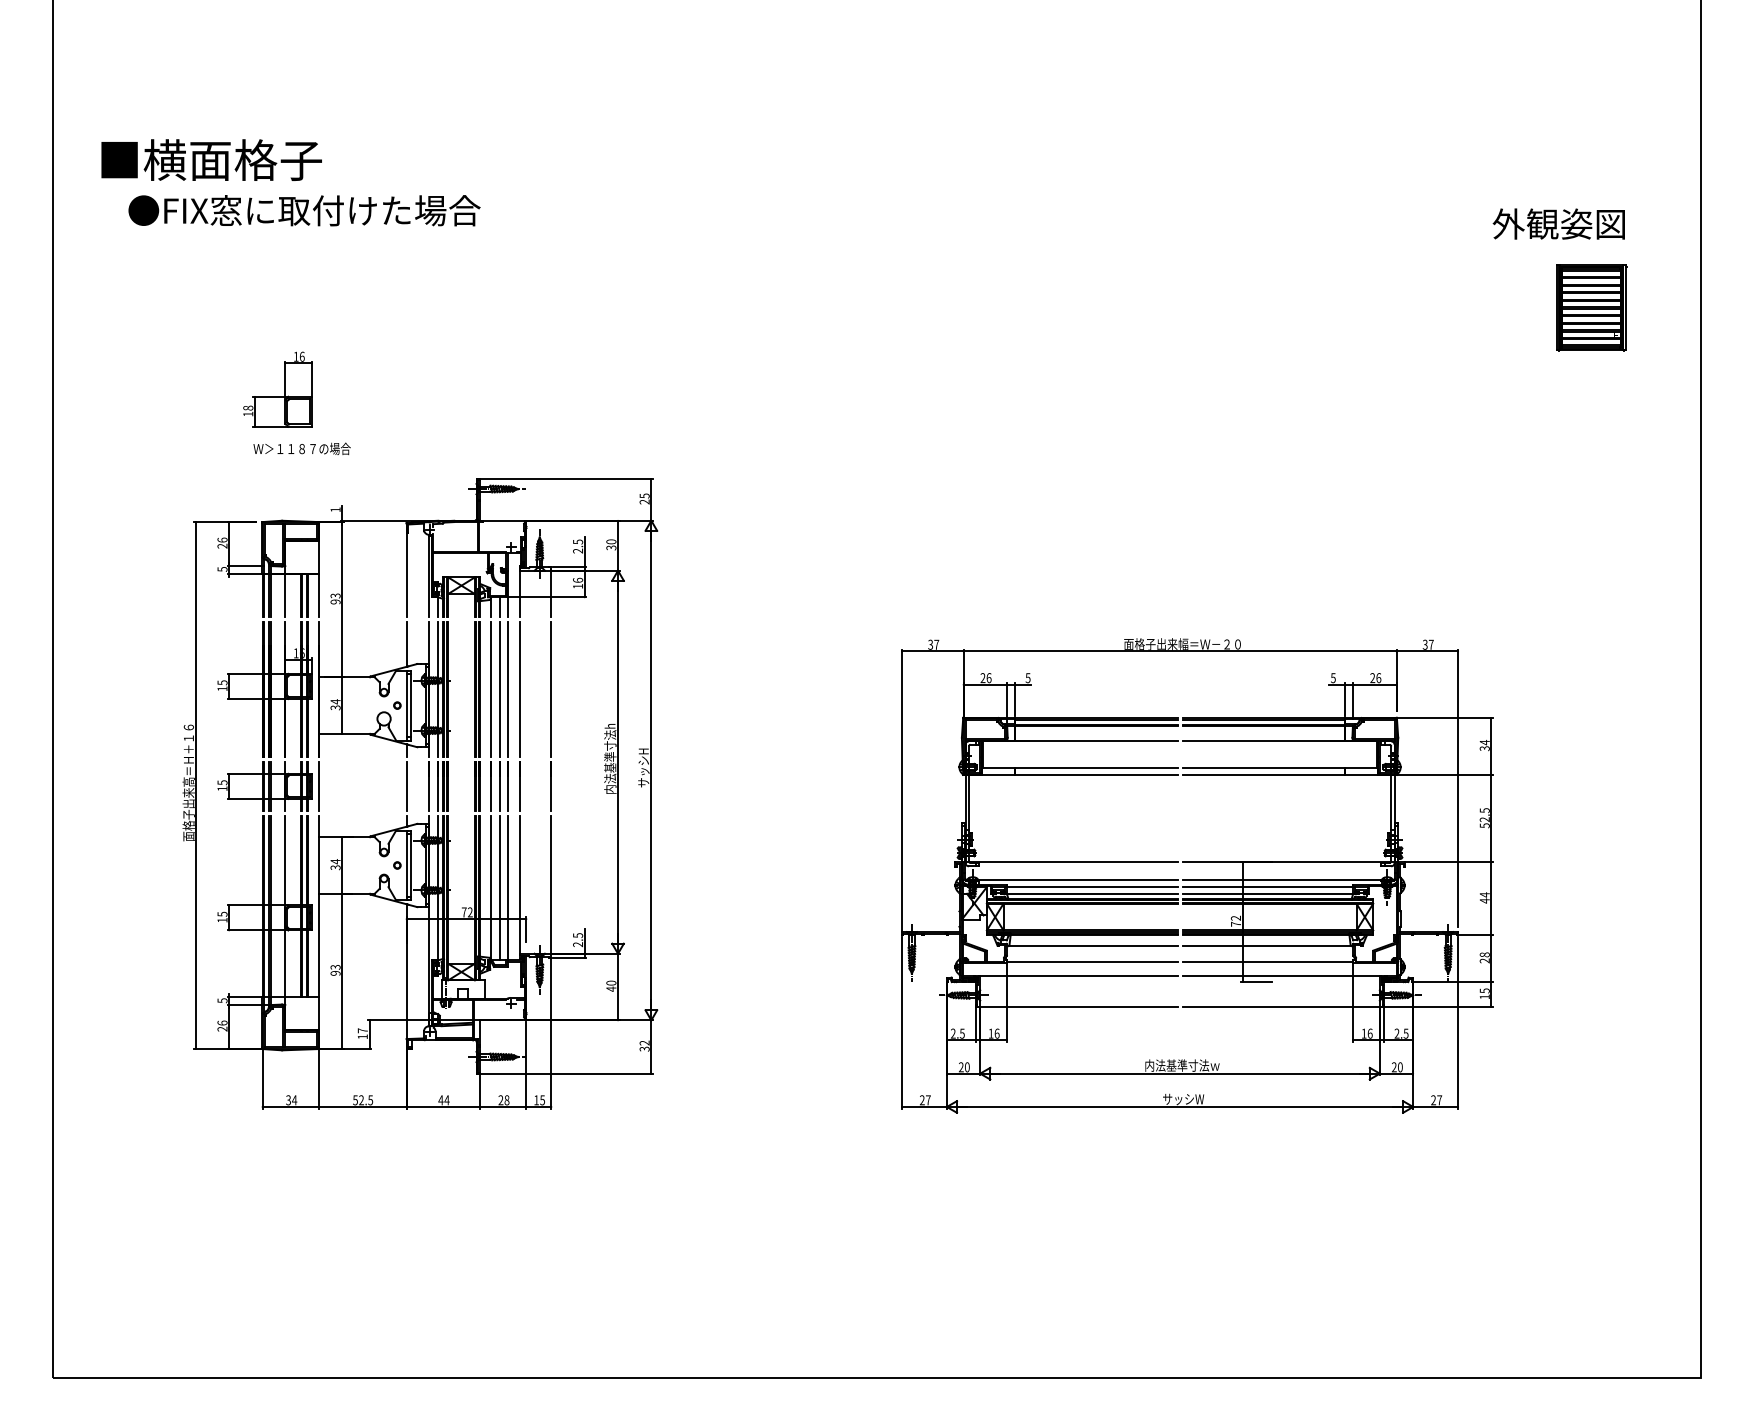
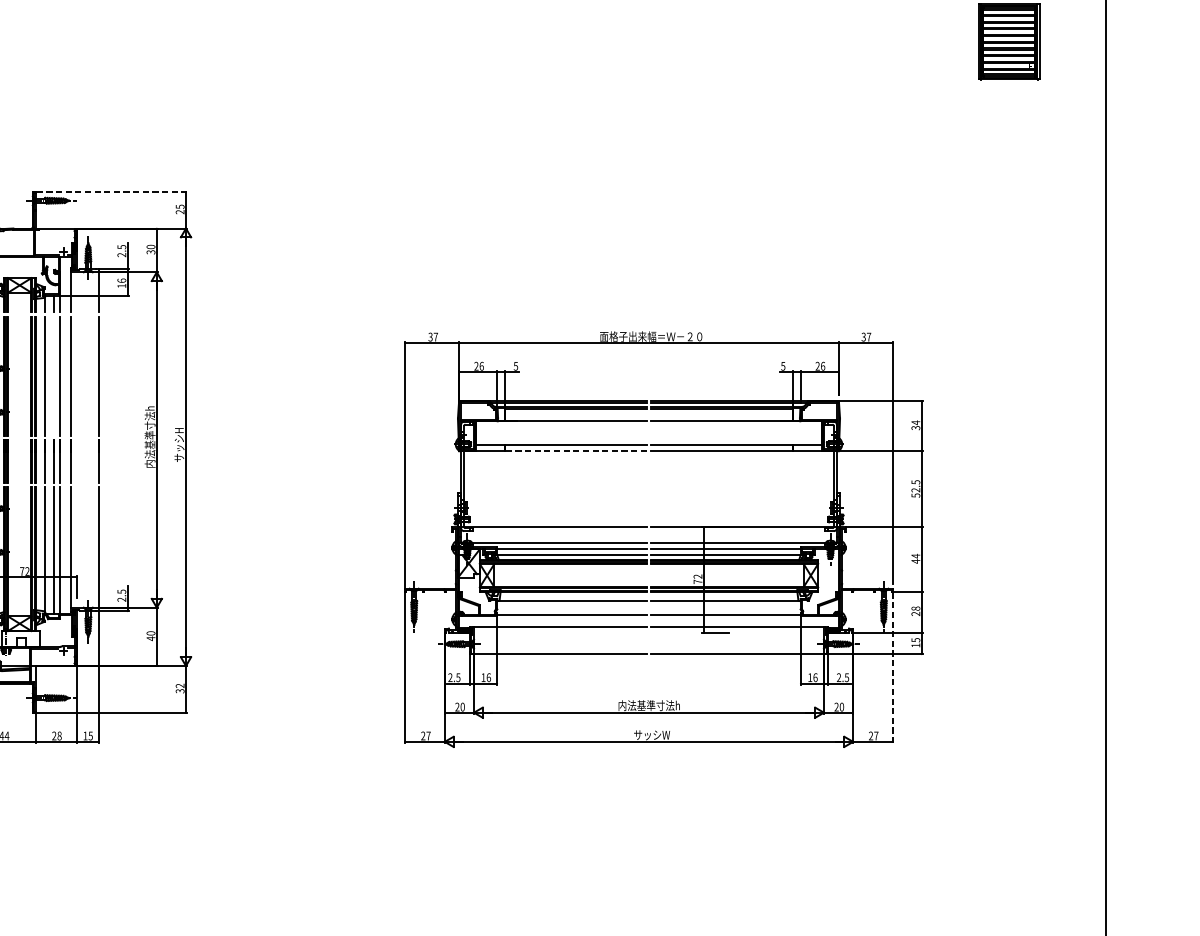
line: (567, 479) -> (112, 192), solid -> dashed
line: (500, 689) -> (53, 376), removed
line: (1095, 774) -> (574, 450), solid -> dashed
line: (1458, 1023) -> (892, 668), solid -> dashed
text: (1214, 1065) -> (679, 705), 内法基準寸法ｗ -> 内法基準寸法h

